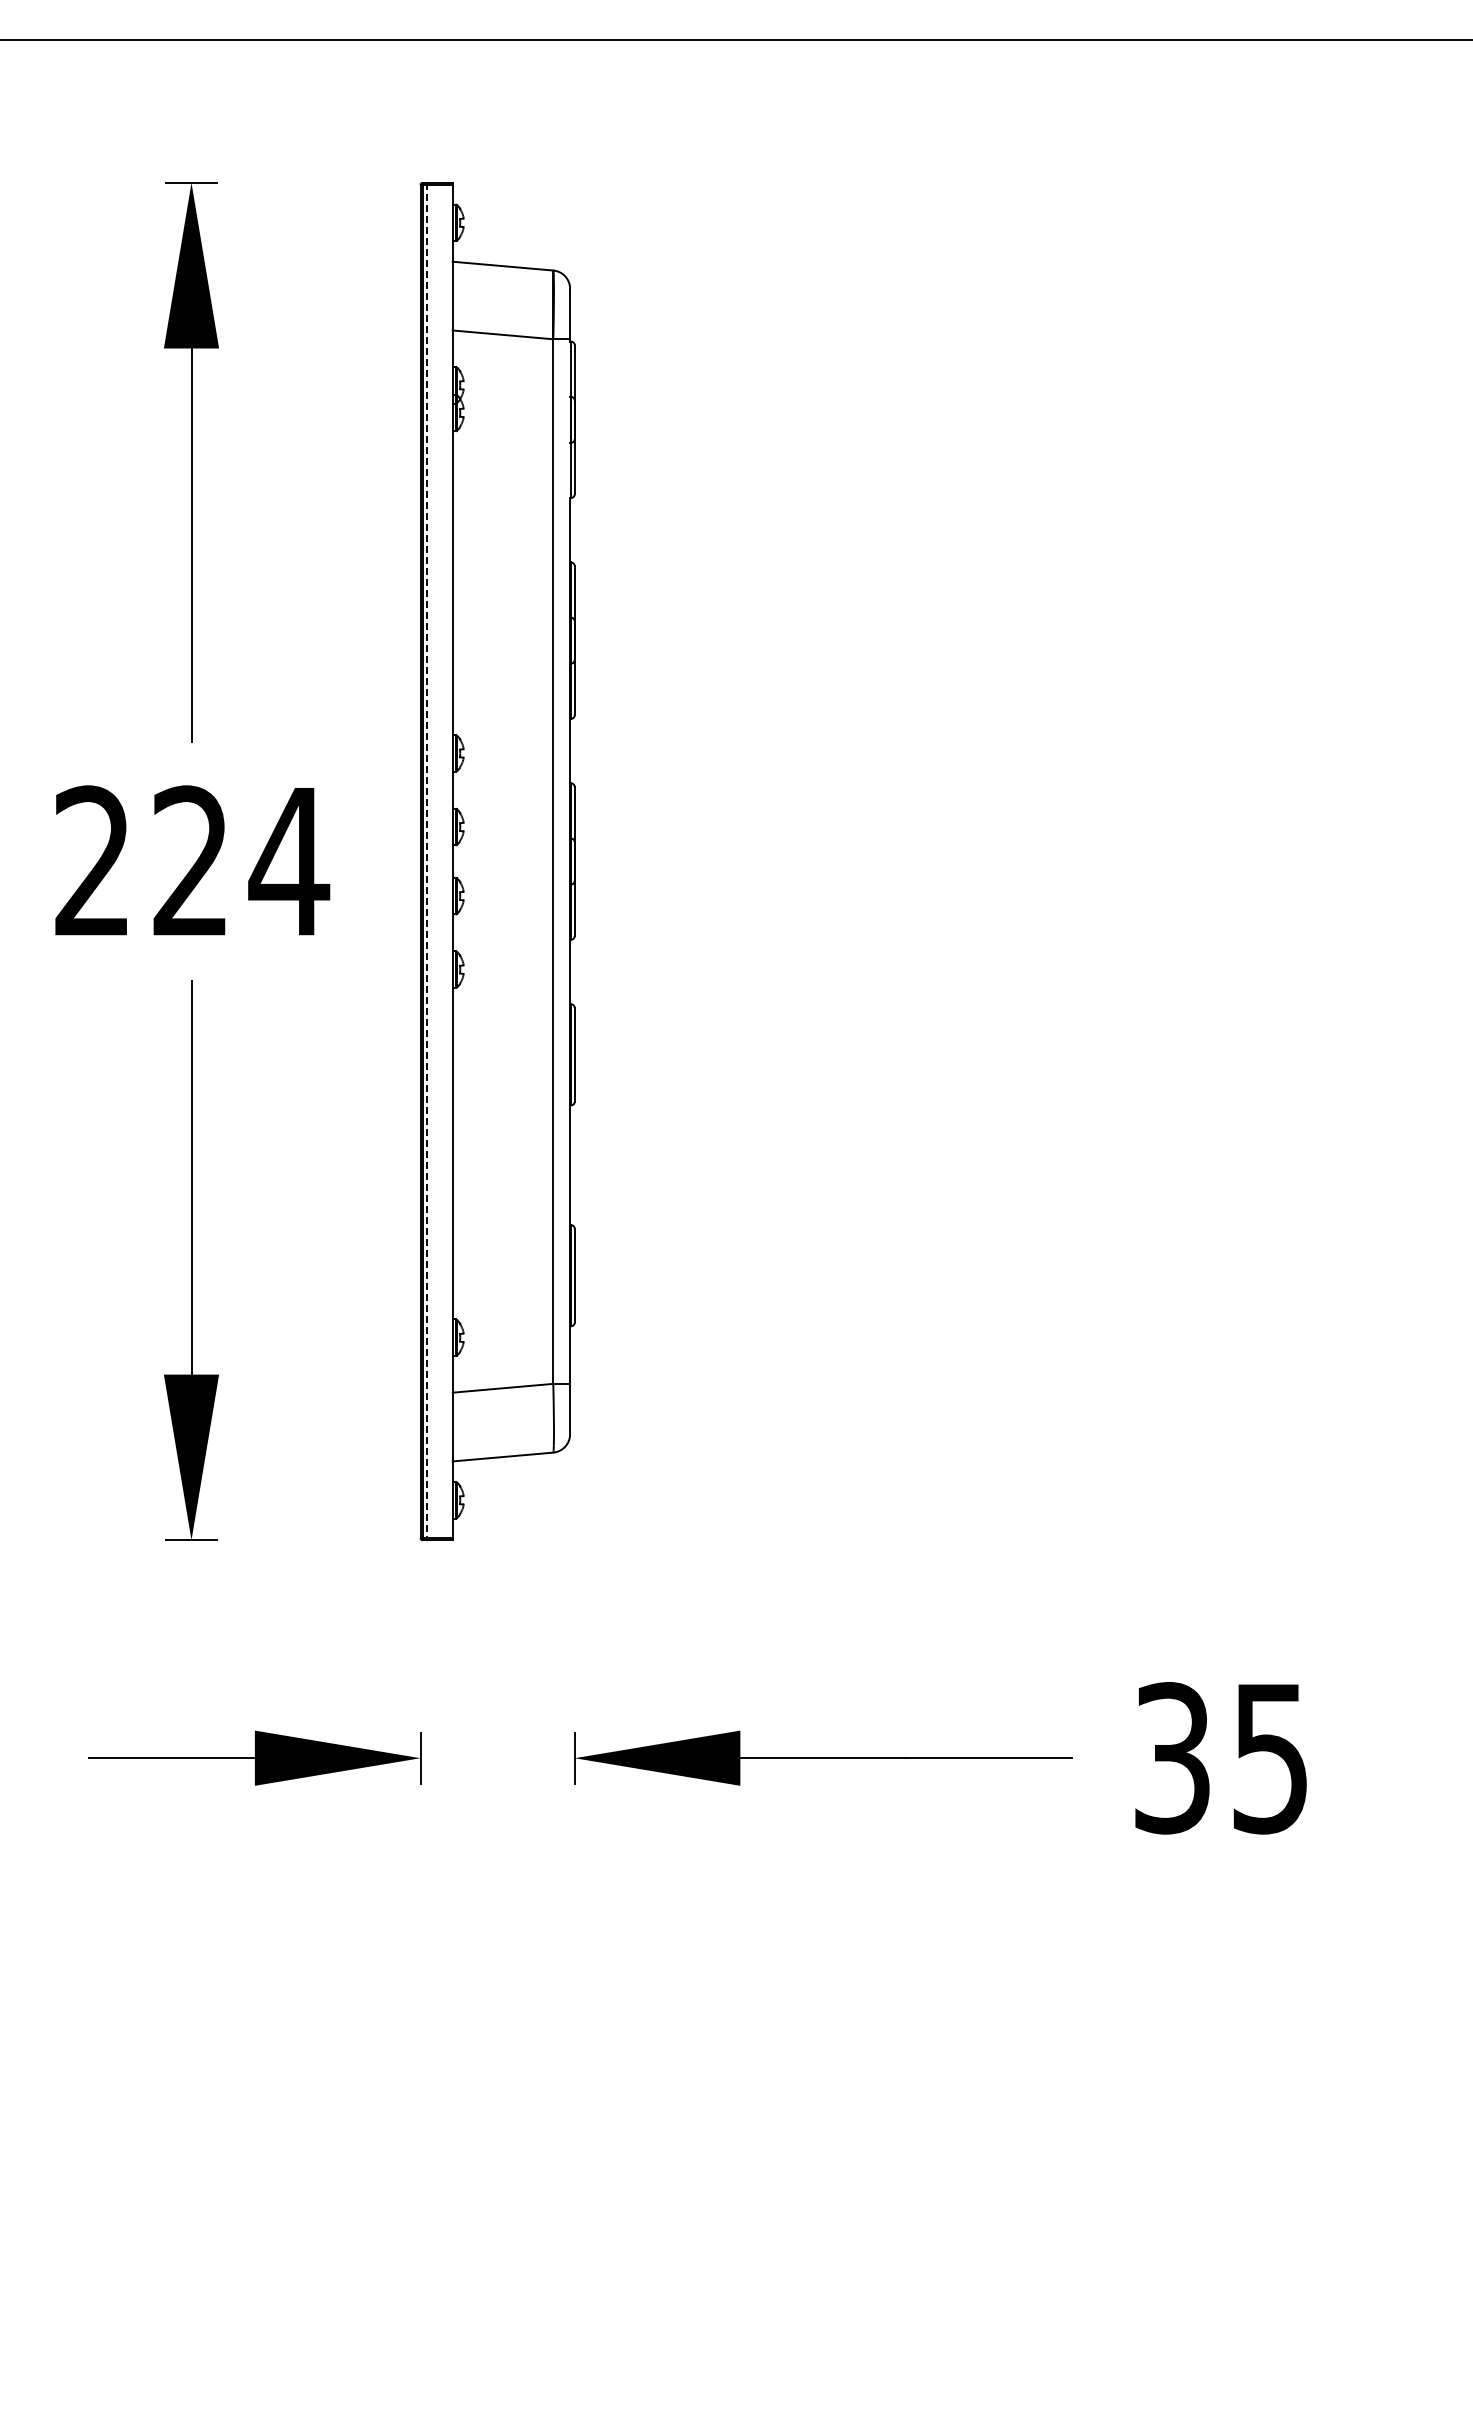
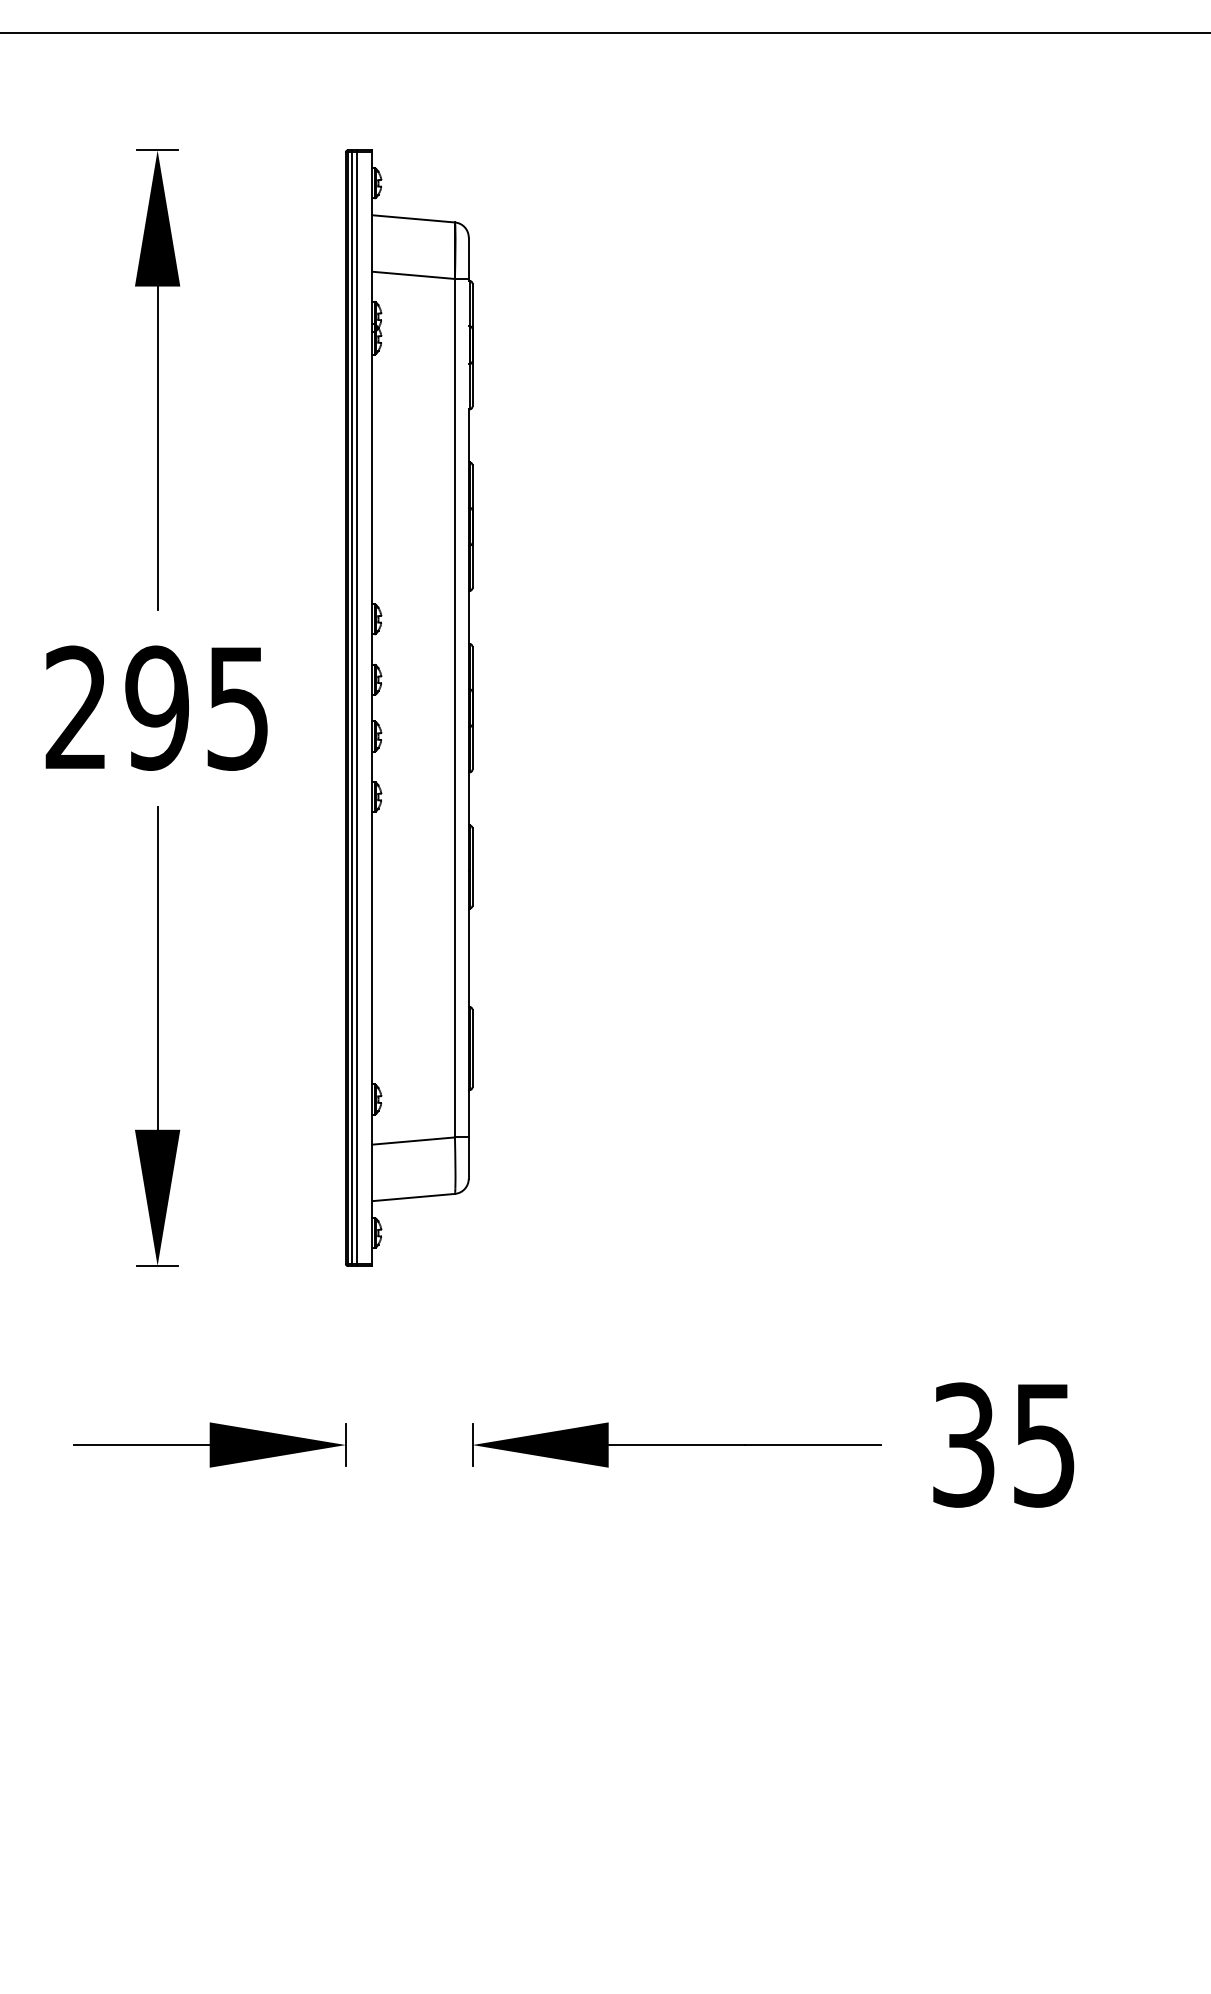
text: (241, 861) -> (198, 708), 224 -> 295
line: (427, 861) -> (351, 708), dashed -> solid
line: (434, 861) -> (357, 708), added

